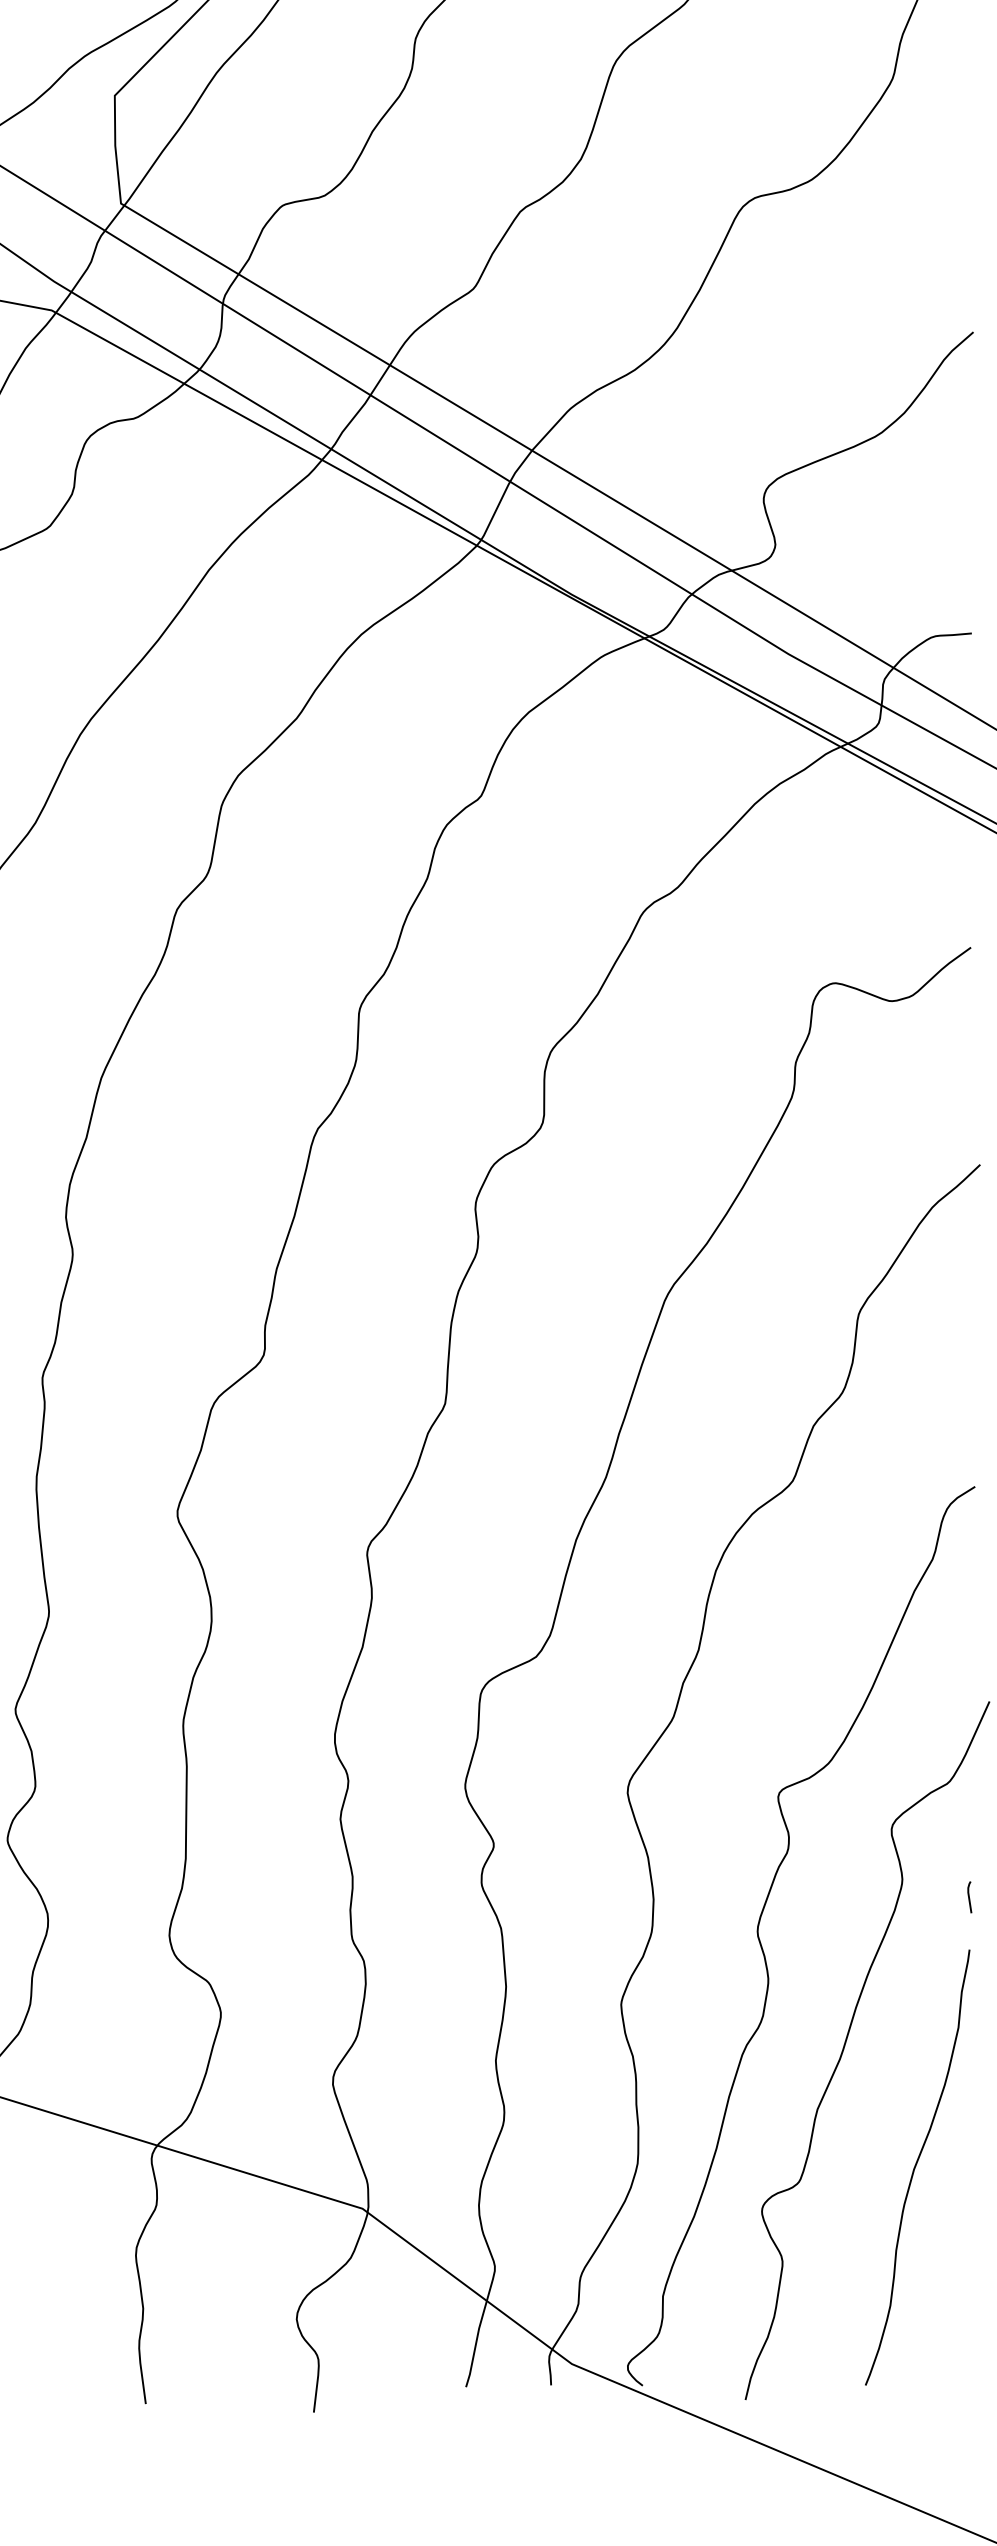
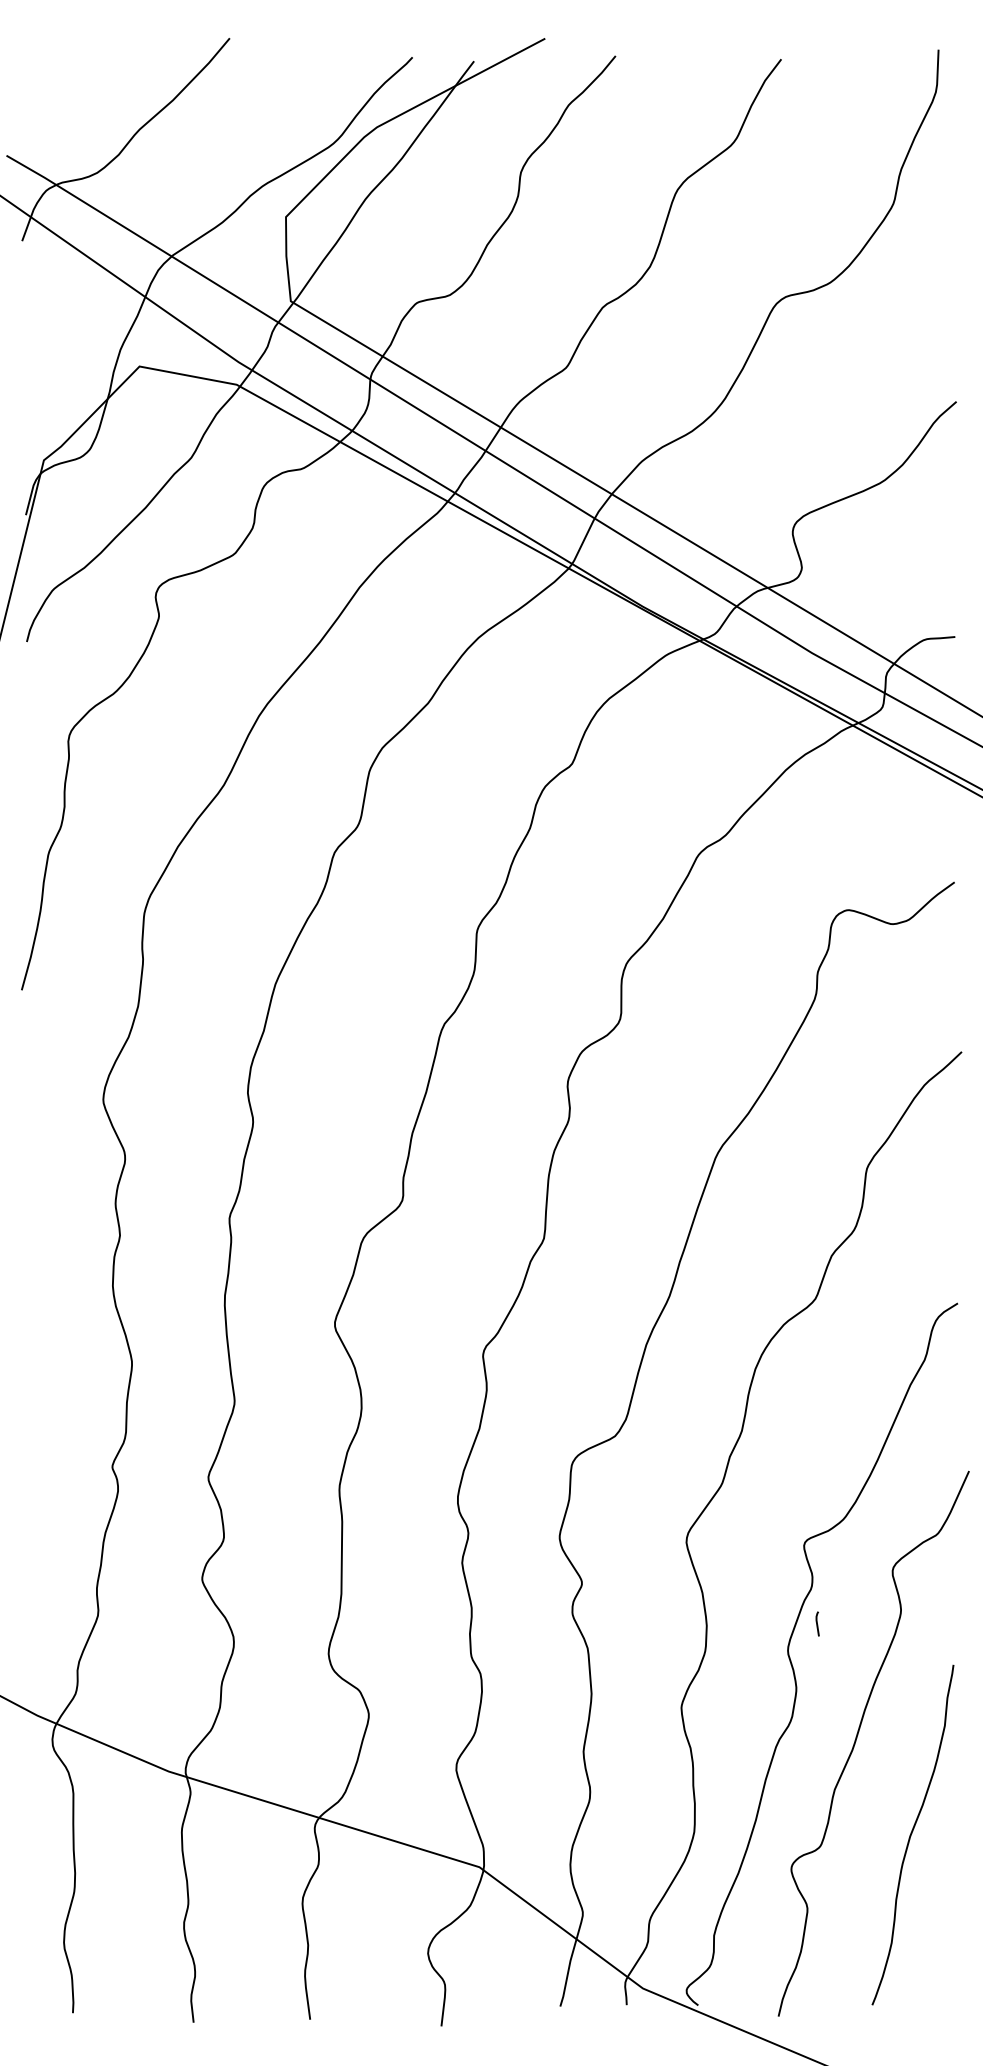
line: (969, 1896) -> (817, 1623), moved

